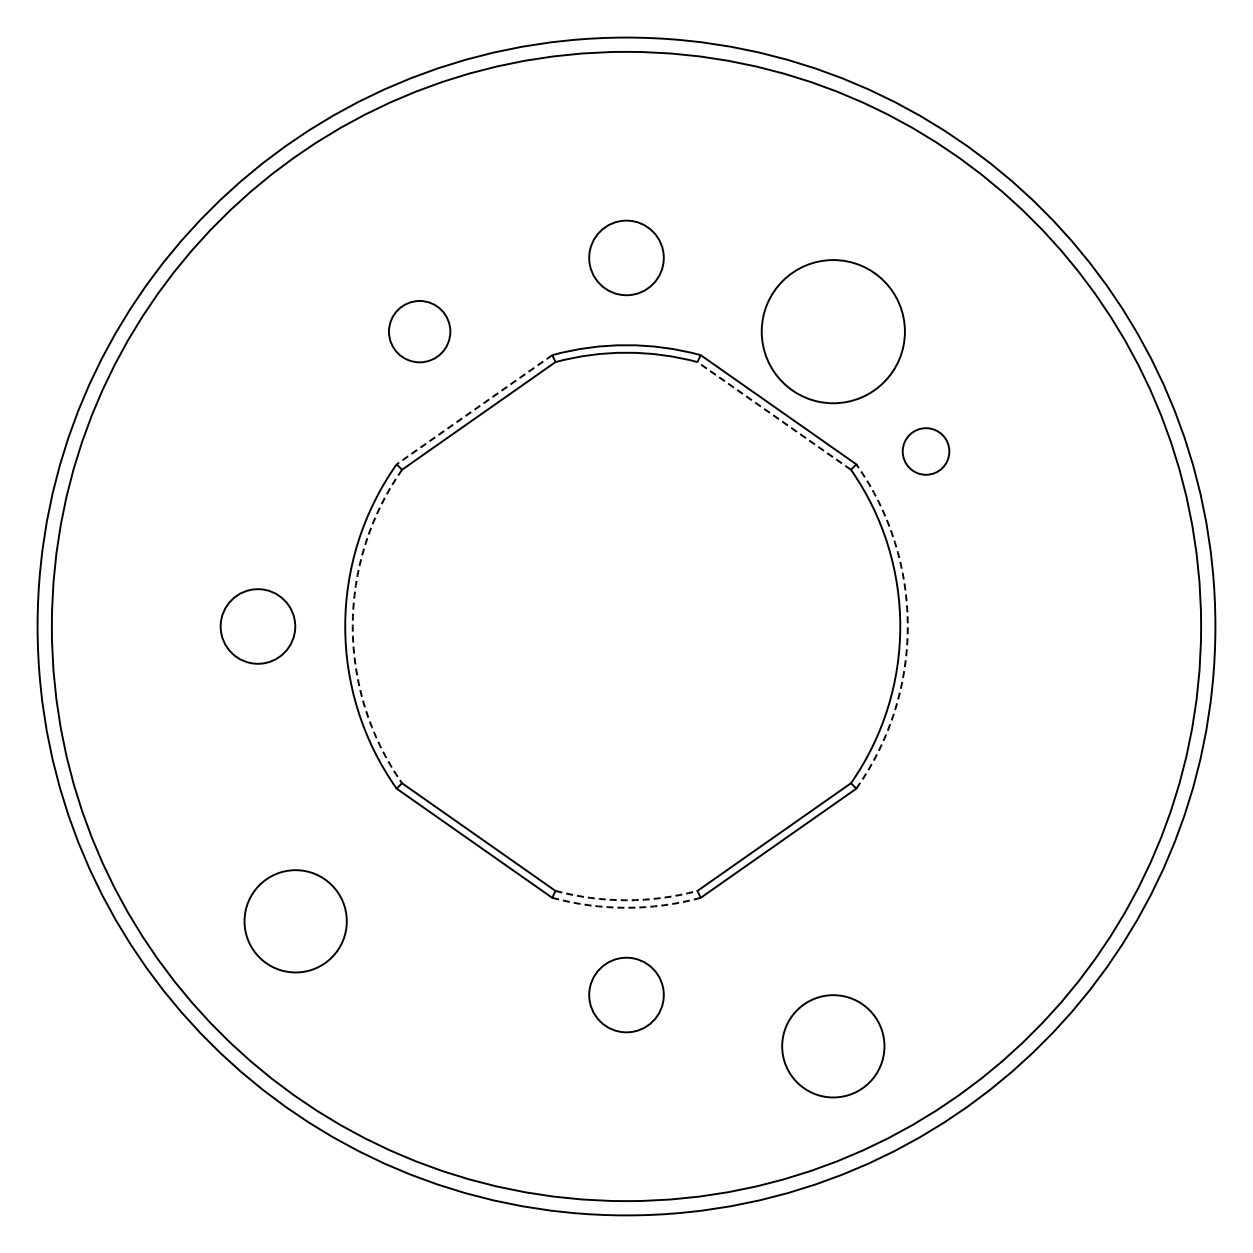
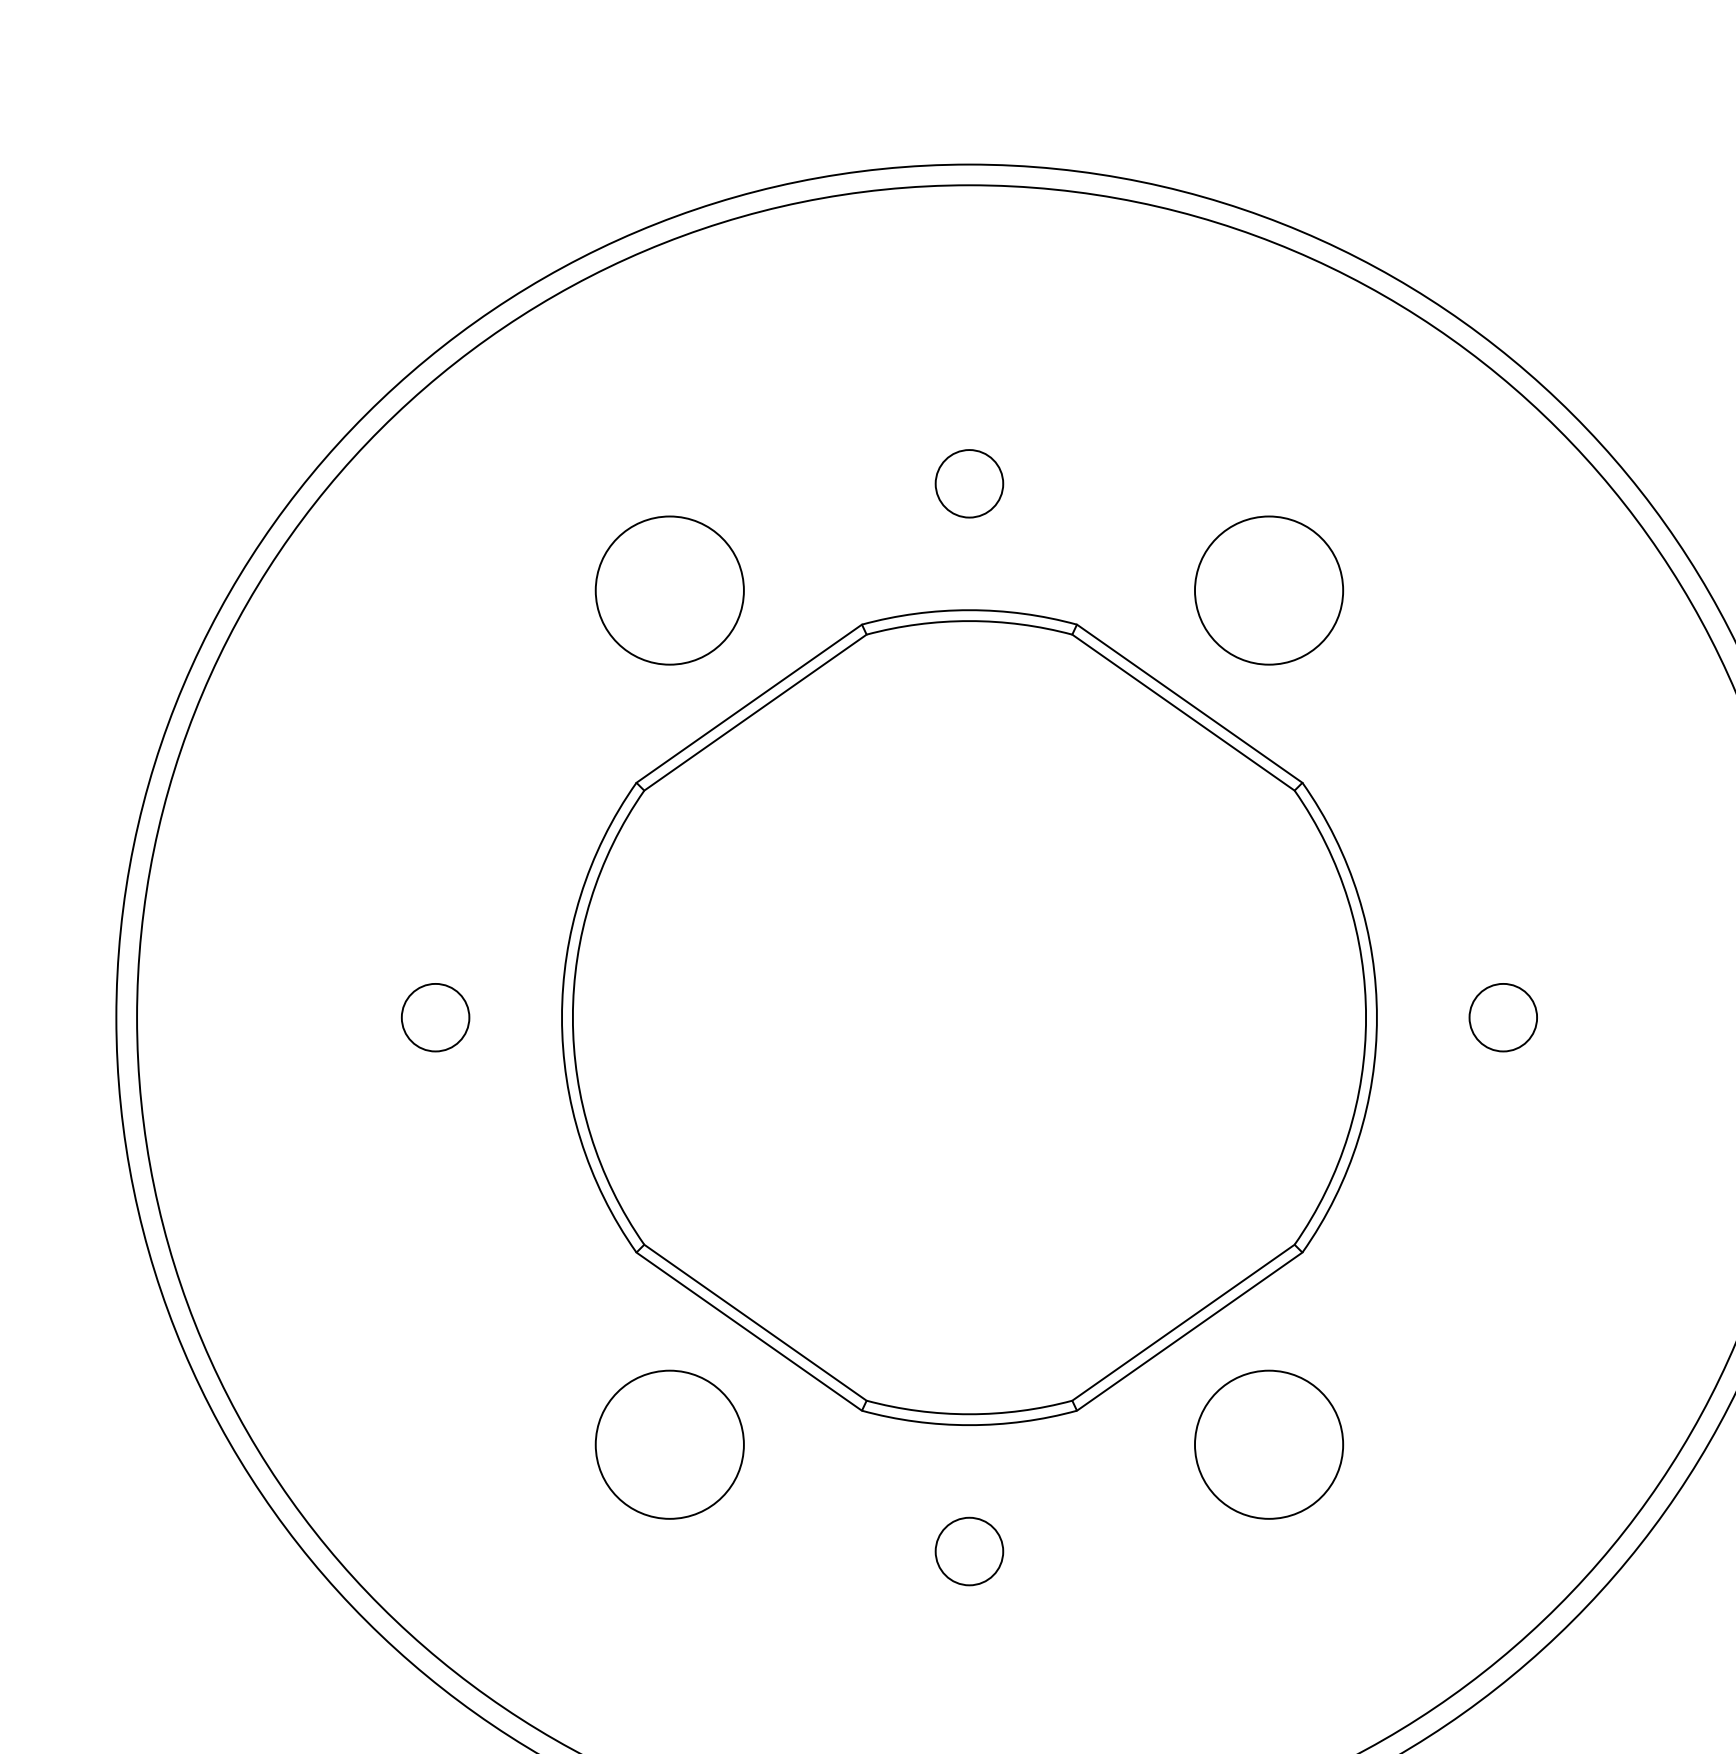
circle: (626, 257) -> (969, 483), size x0.62
circle: (419, 331) -> (669, 590), size x1.67
circle: (833, 331) -> (1269, 590), size x0.71
line: (474, 410) -> (749, 704), dashed -> solid
line: (774, 415) -> (1183, 712), dashed -> solid
circle: (925, 451) -> (1502, 1017), moved
circle: (257, 626) -> (434, 1017), size x0.62
arc: (352, 626) -> (572, 1017), dashed -> solid
arc: (907, 626) -> (1376, 1017), dashed -> solid
arc: (626, 900) -> (969, 1414), dashed -> solid
arc: (626, 907) -> (969, 1424), dashed -> solid
circle: (295, 921) -> (669, 1445), moved
circle: (626, 994) -> (969, 1550), size x0.62
circle: (833, 1046) -> (1269, 1445), moved

